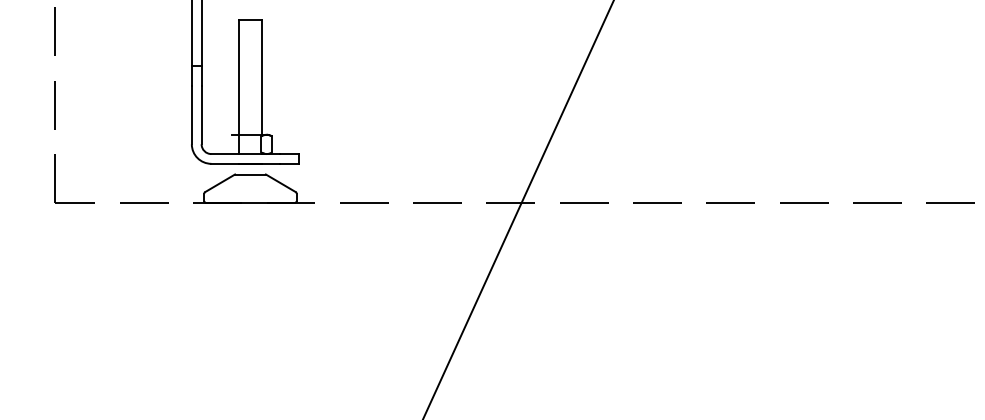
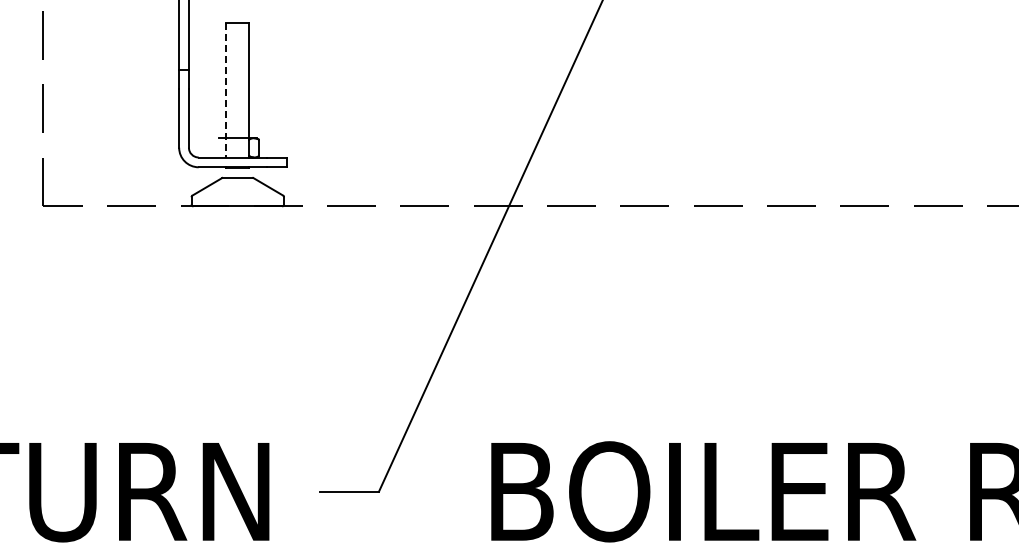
line: (239, 87) -> (226, 90), solid -> dashed

